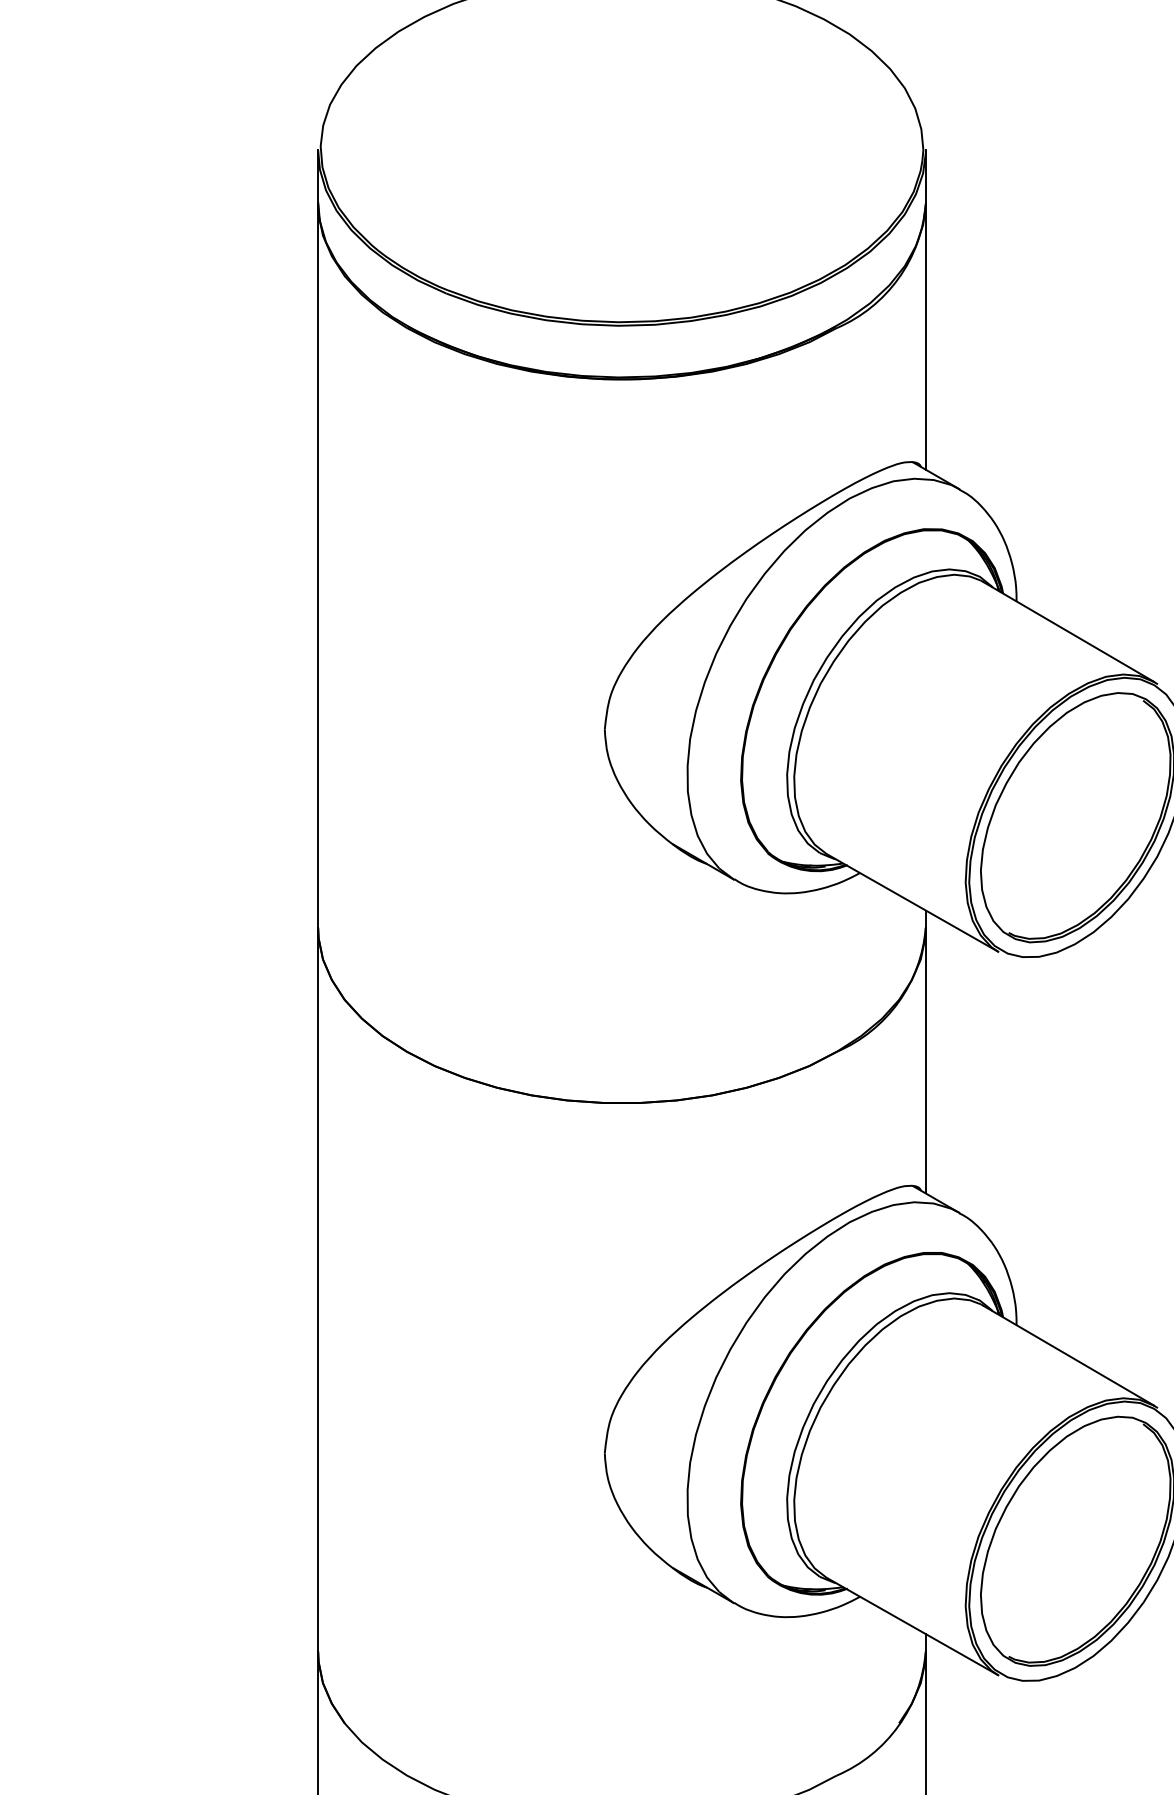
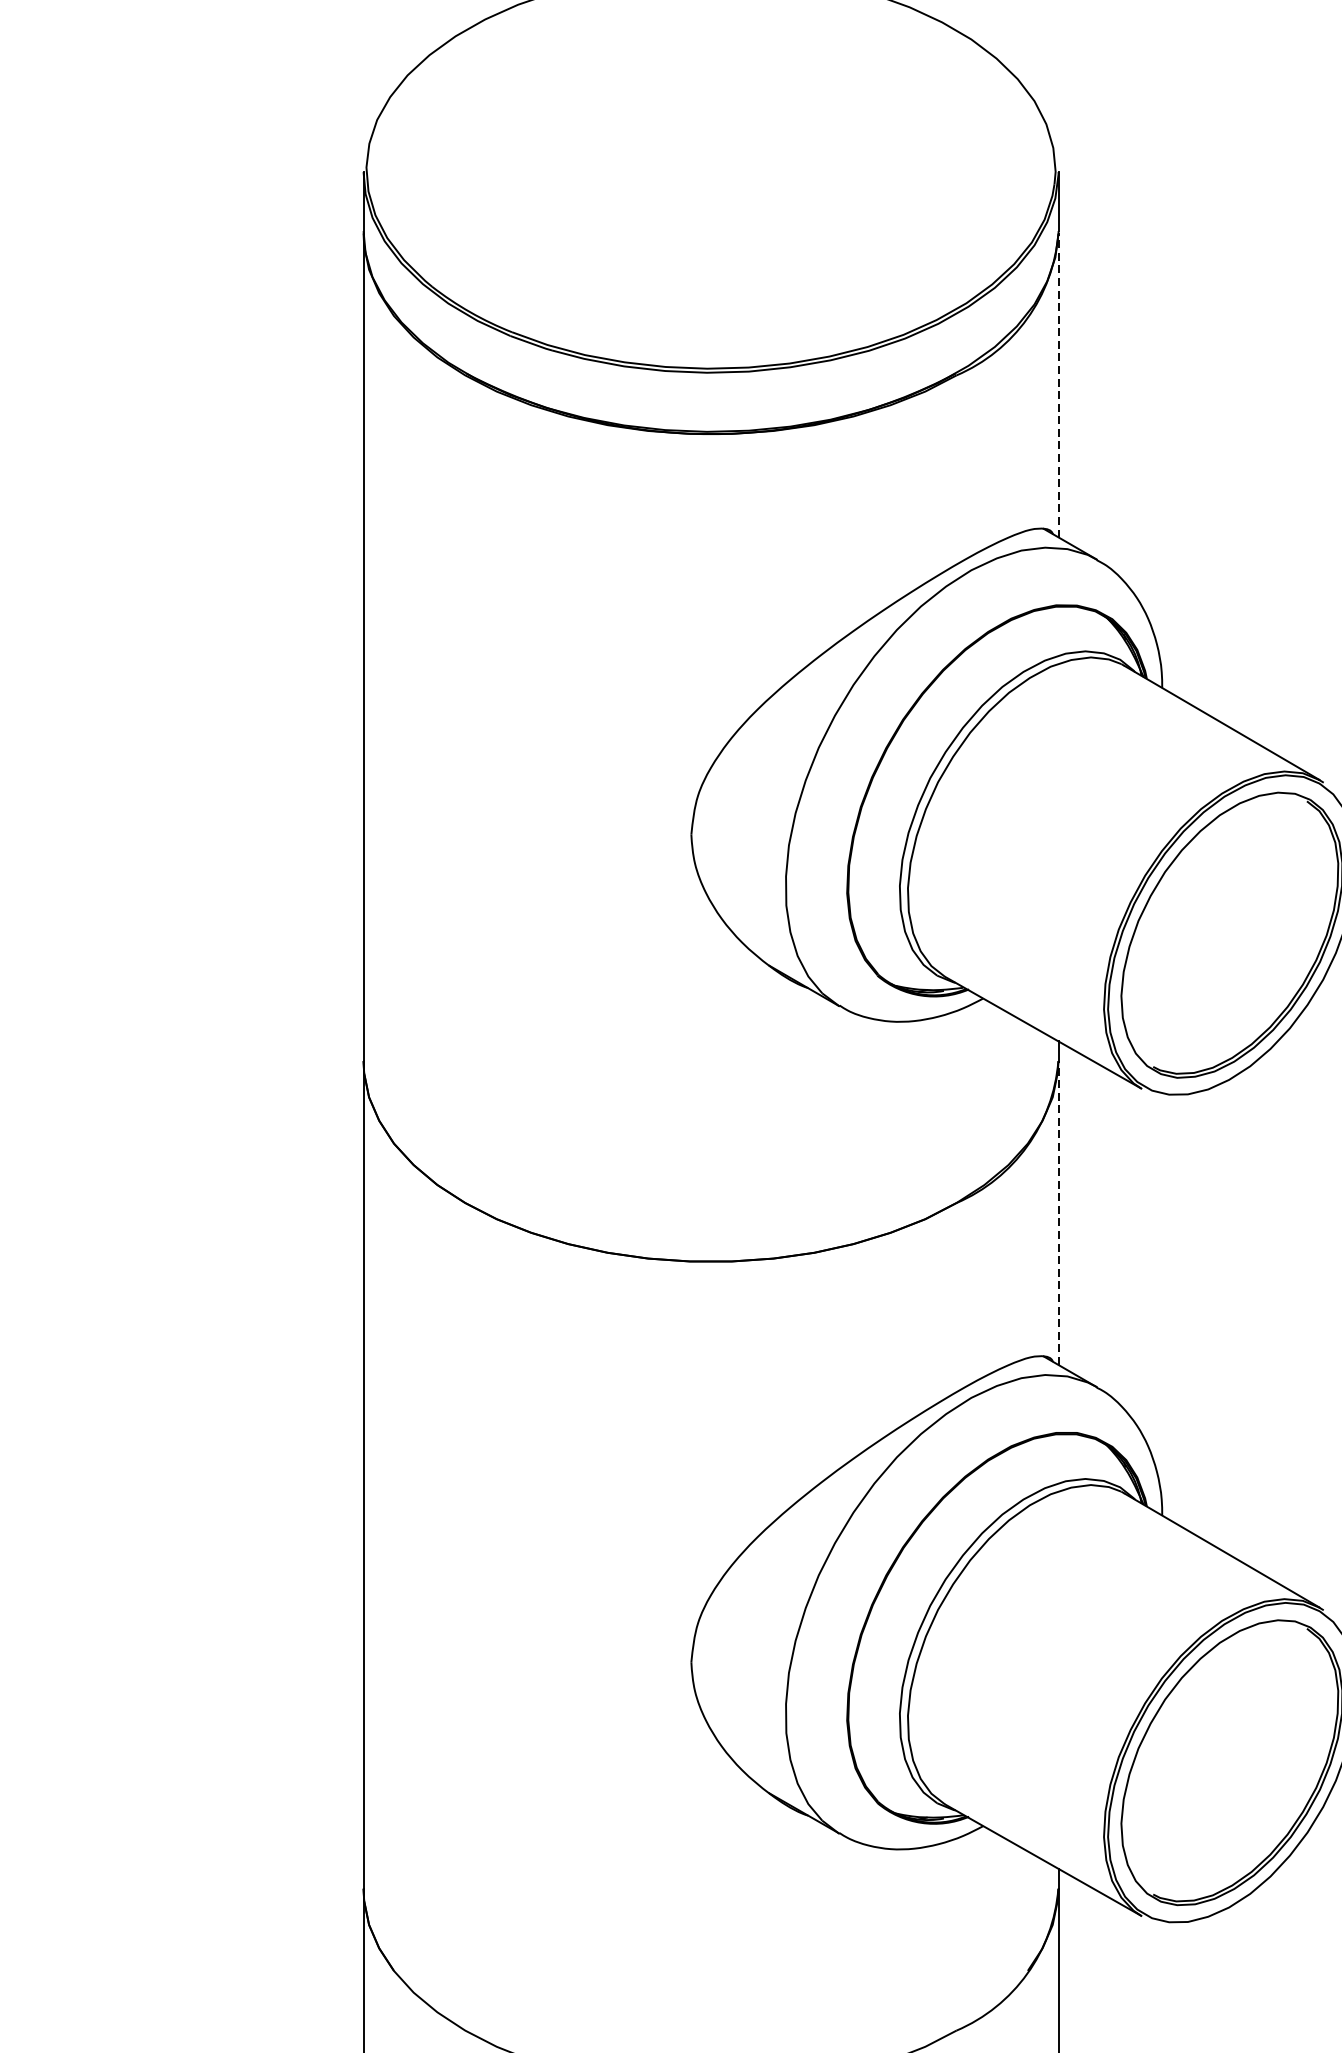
line: (925, 336) -> (1058, 384), solid -> dashed
line: (925, 1060) -> (1058, 1212), solid -> dashed

